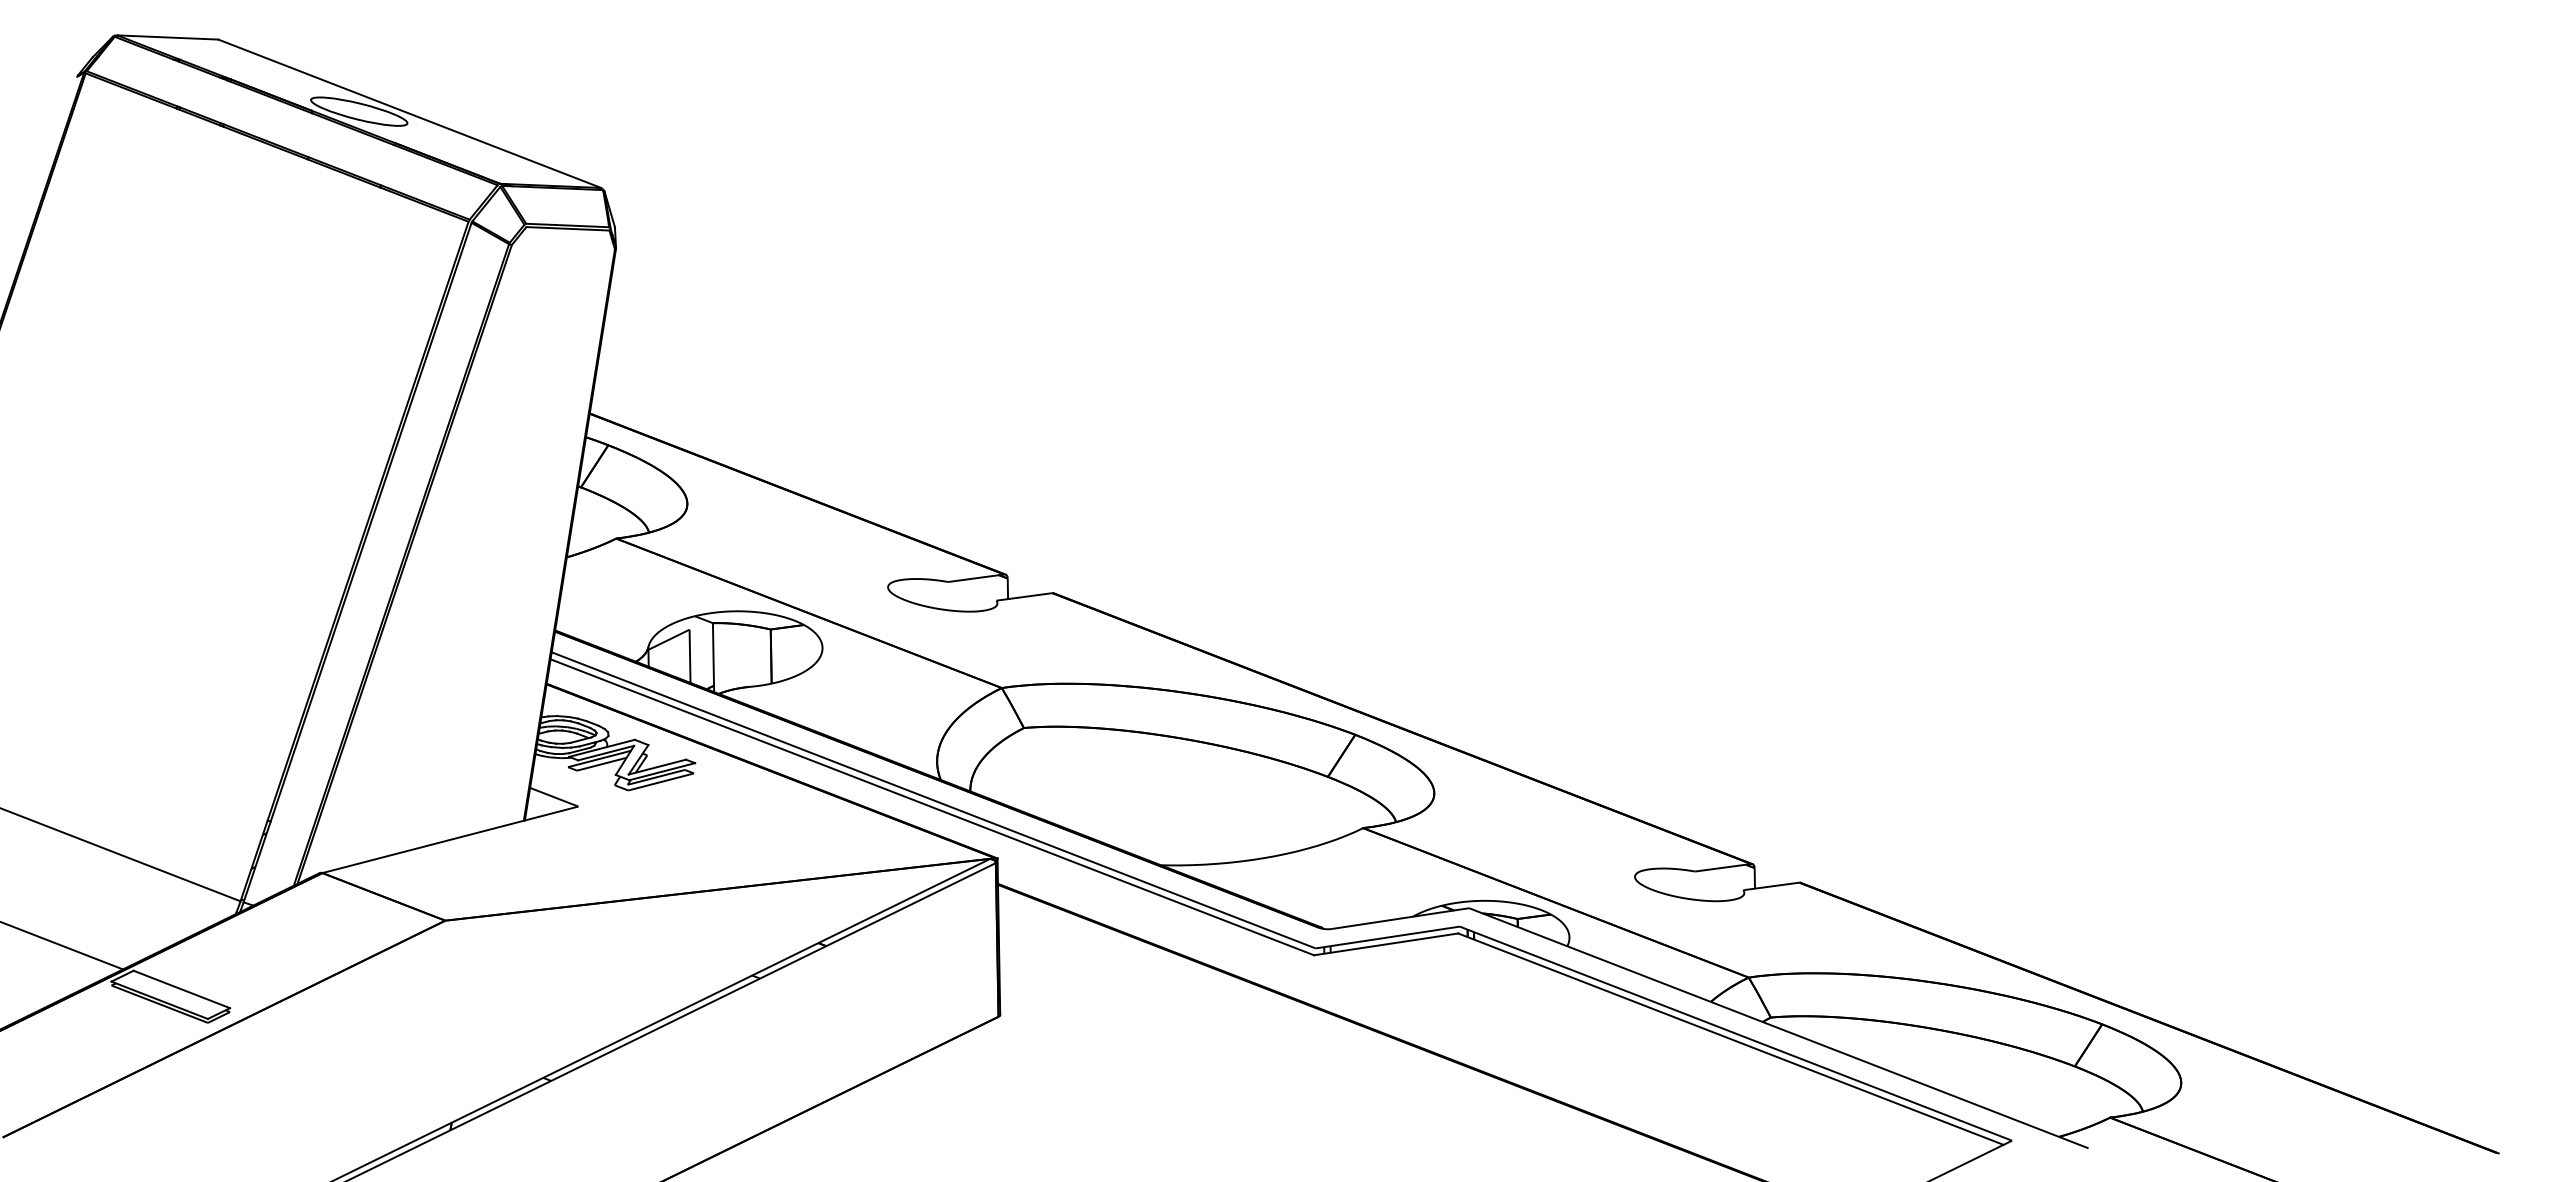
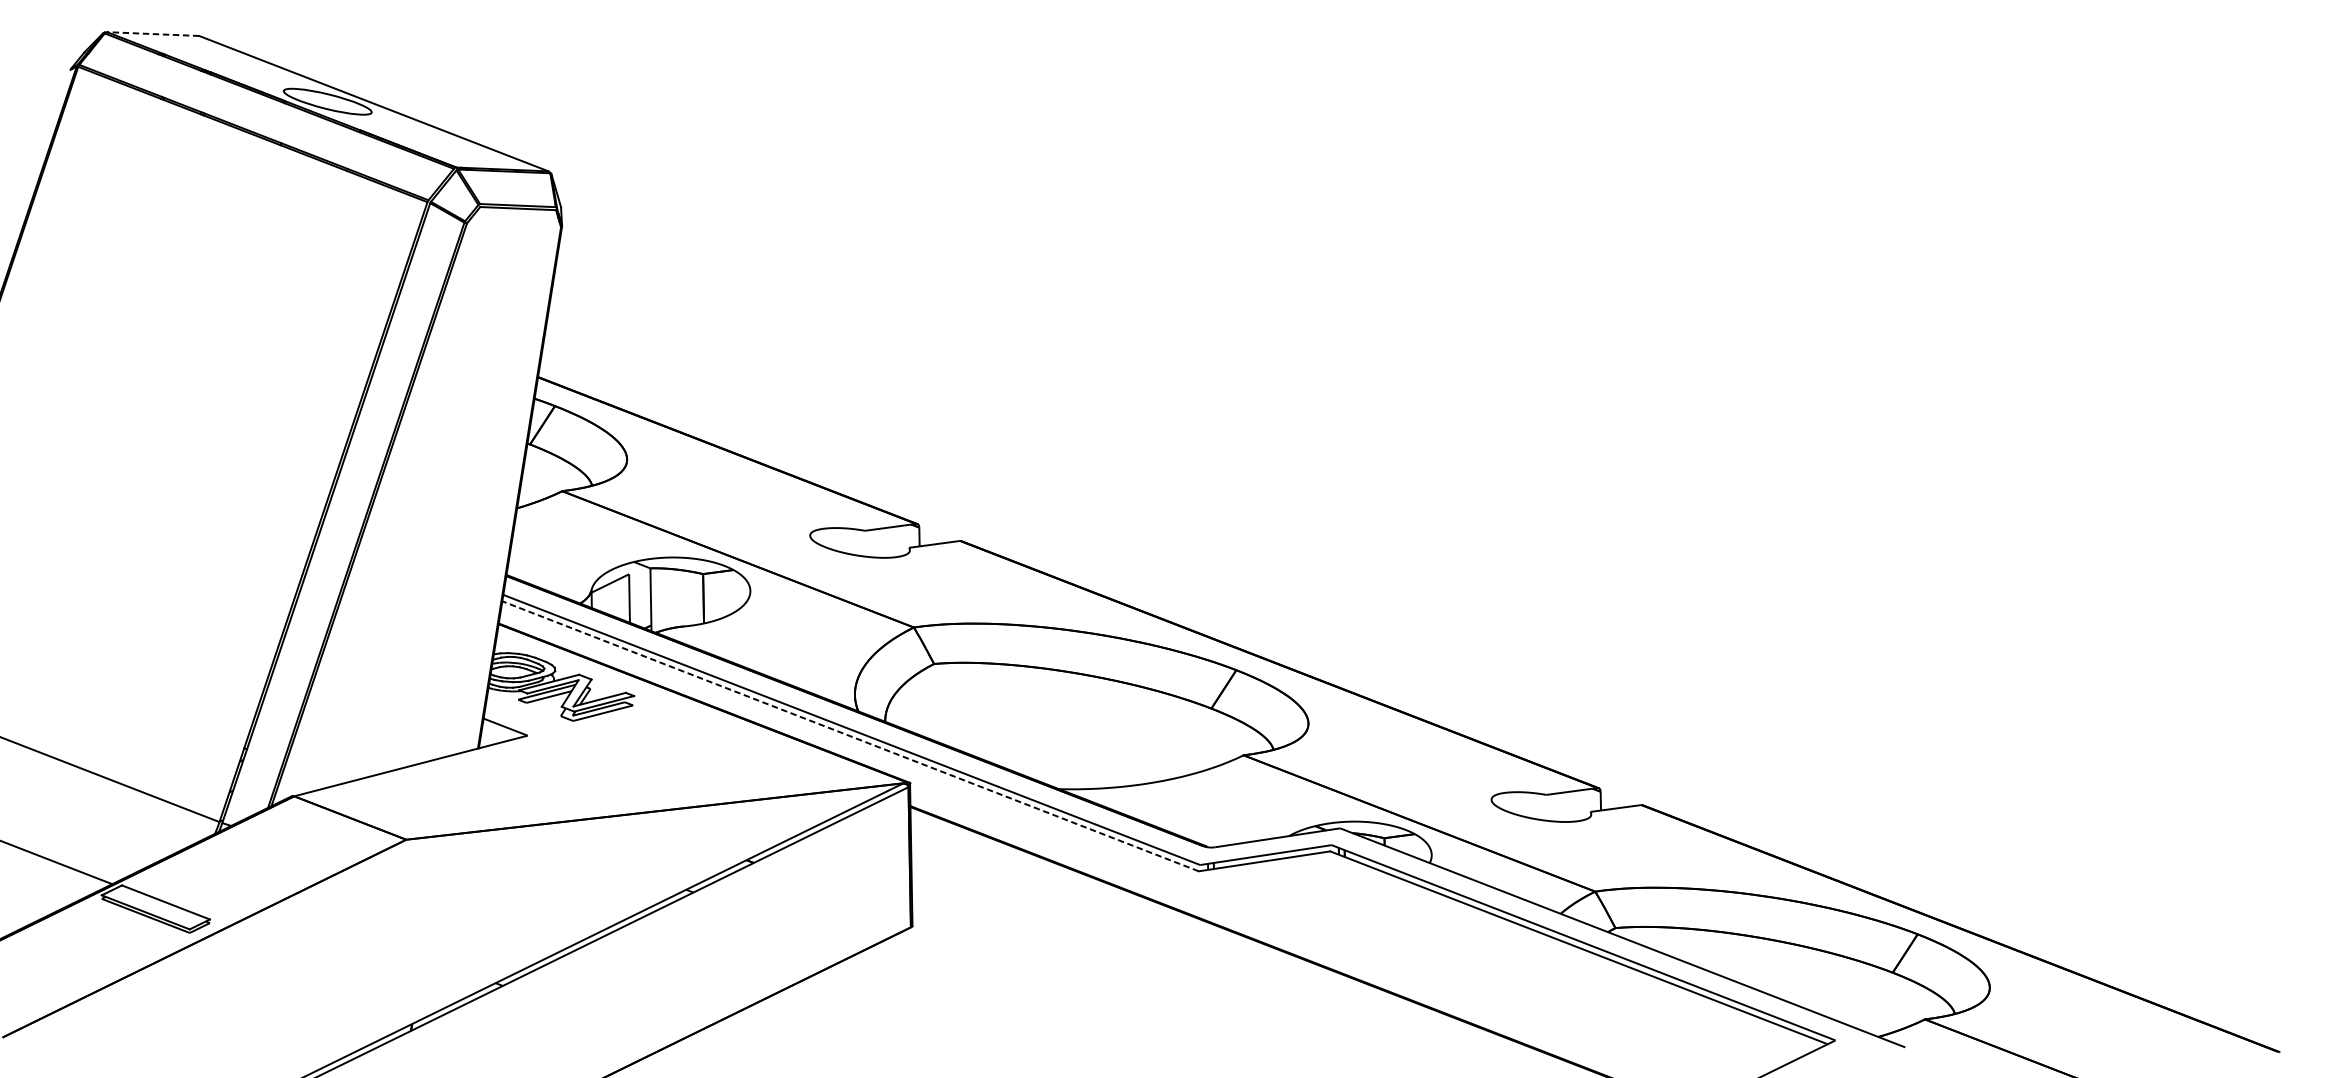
line: (167, 37) -> (152, 34), solid -> dashed
line: (931, 807) -> (849, 736), solid -> dashed

